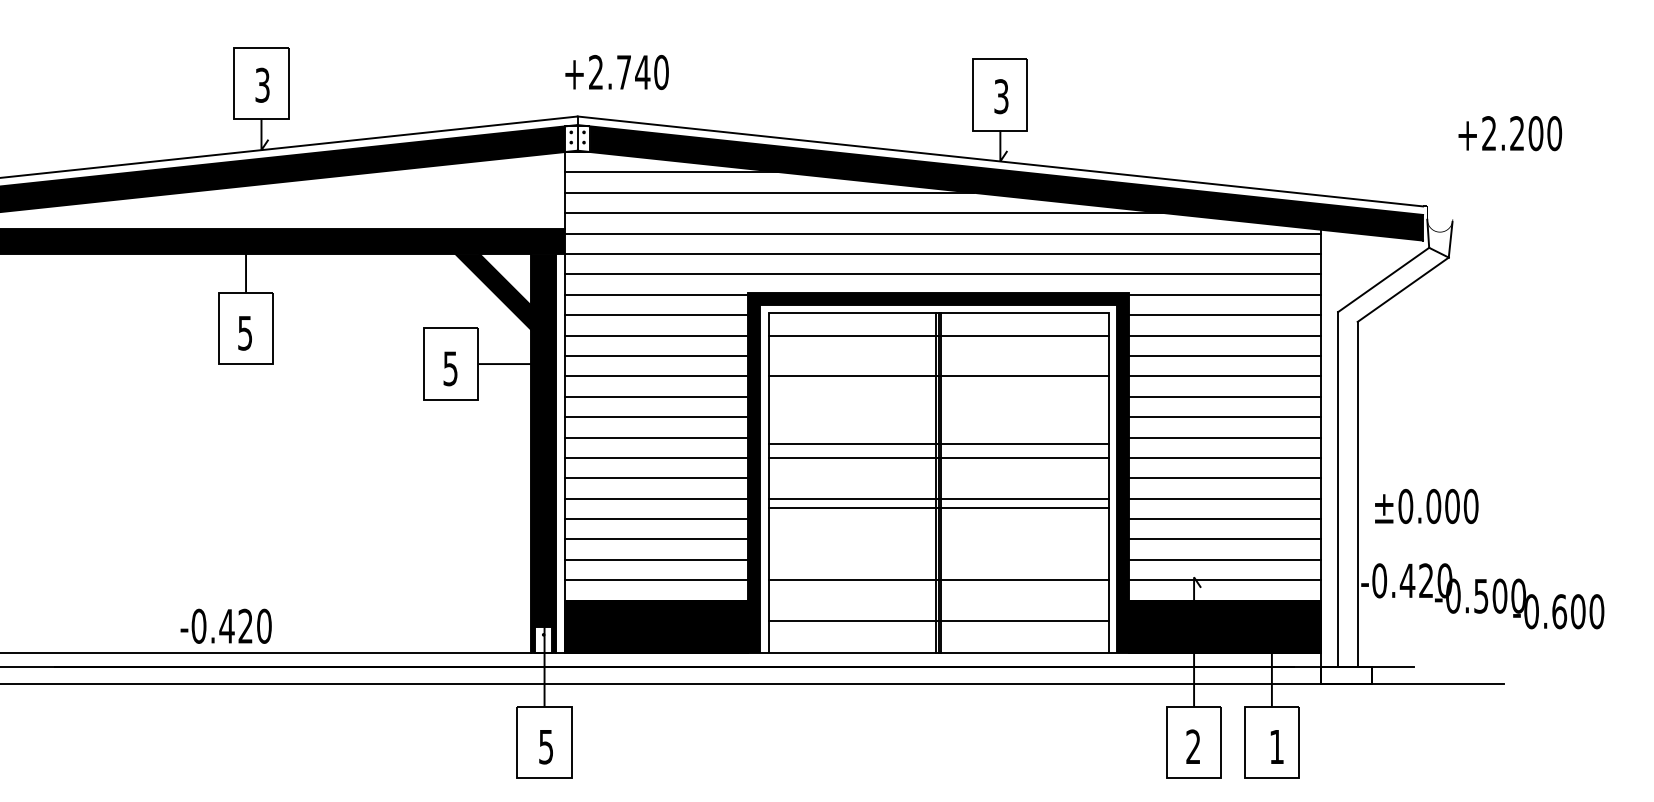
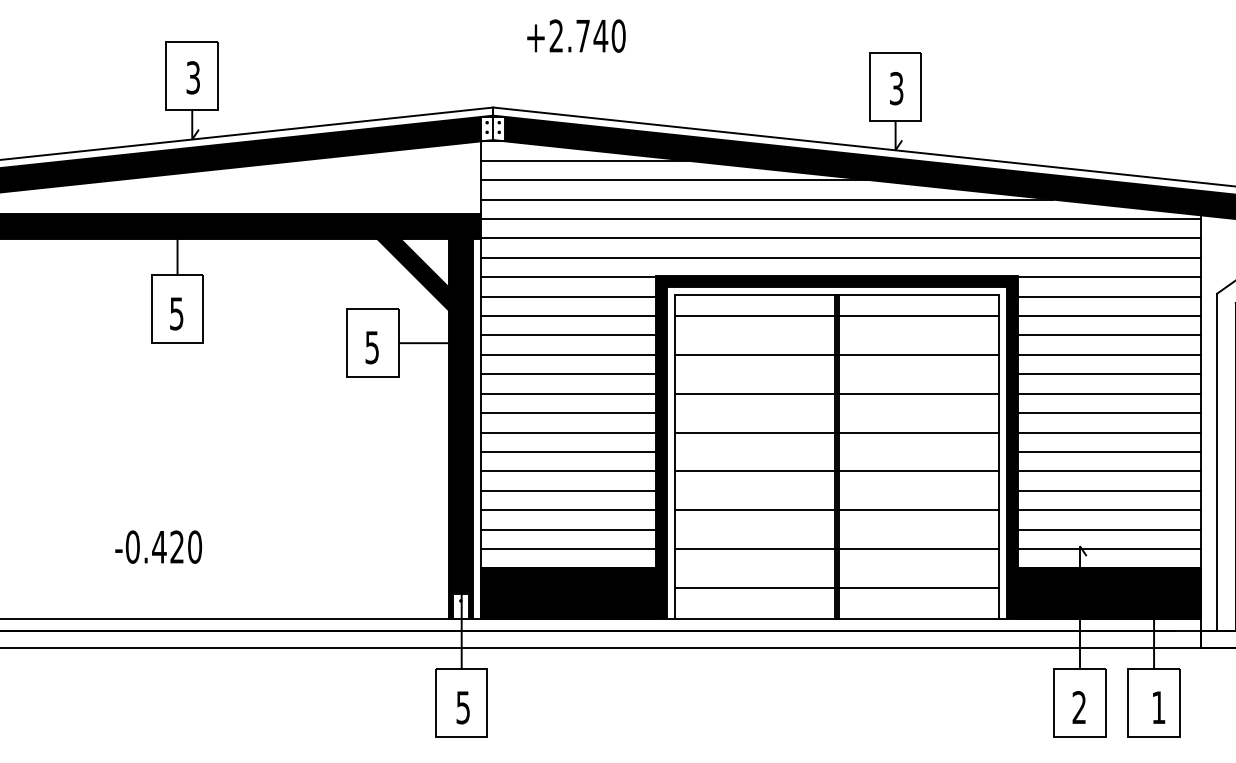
text: (616, 72) -> (575, 36), moved
line: (938, 444) -> (836, 394), moved
line: (938, 508) -> (836, 510), moved
text: (225, 625) -> (157, 546), moved

